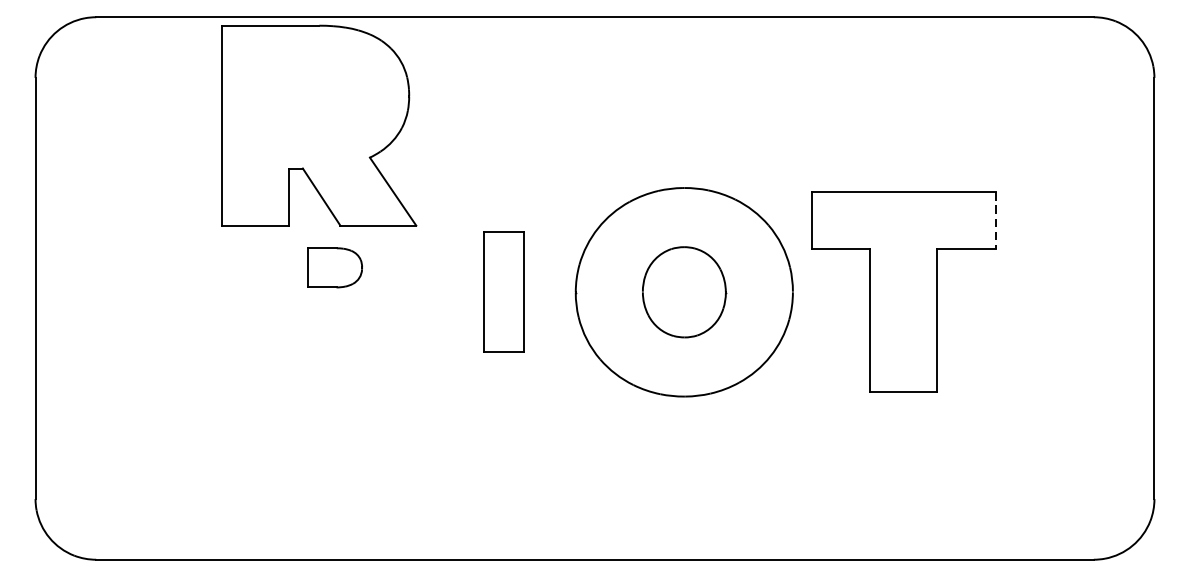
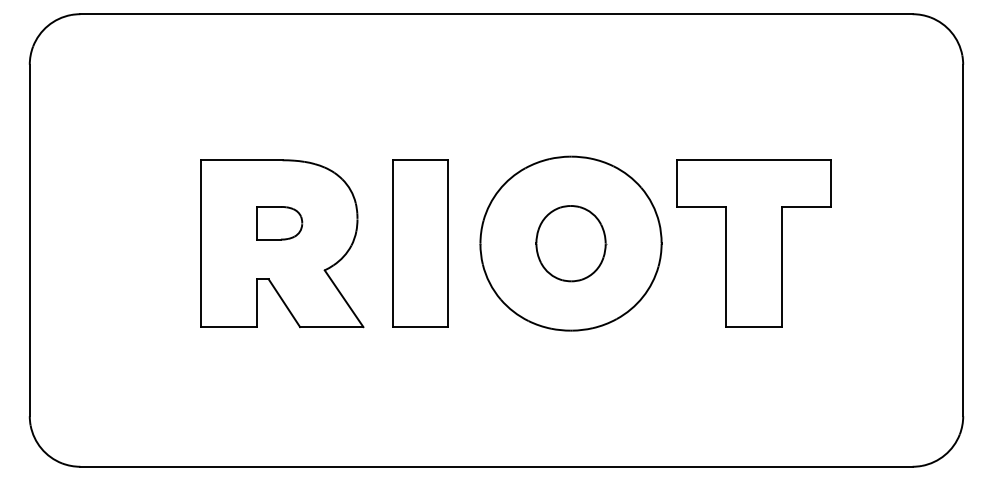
part: (319, 125) -> (282, 243), moved
line: (995, 220) -> (830, 183), dashed -> solid
part: (503, 292) -> (420, 243), size x1.67

